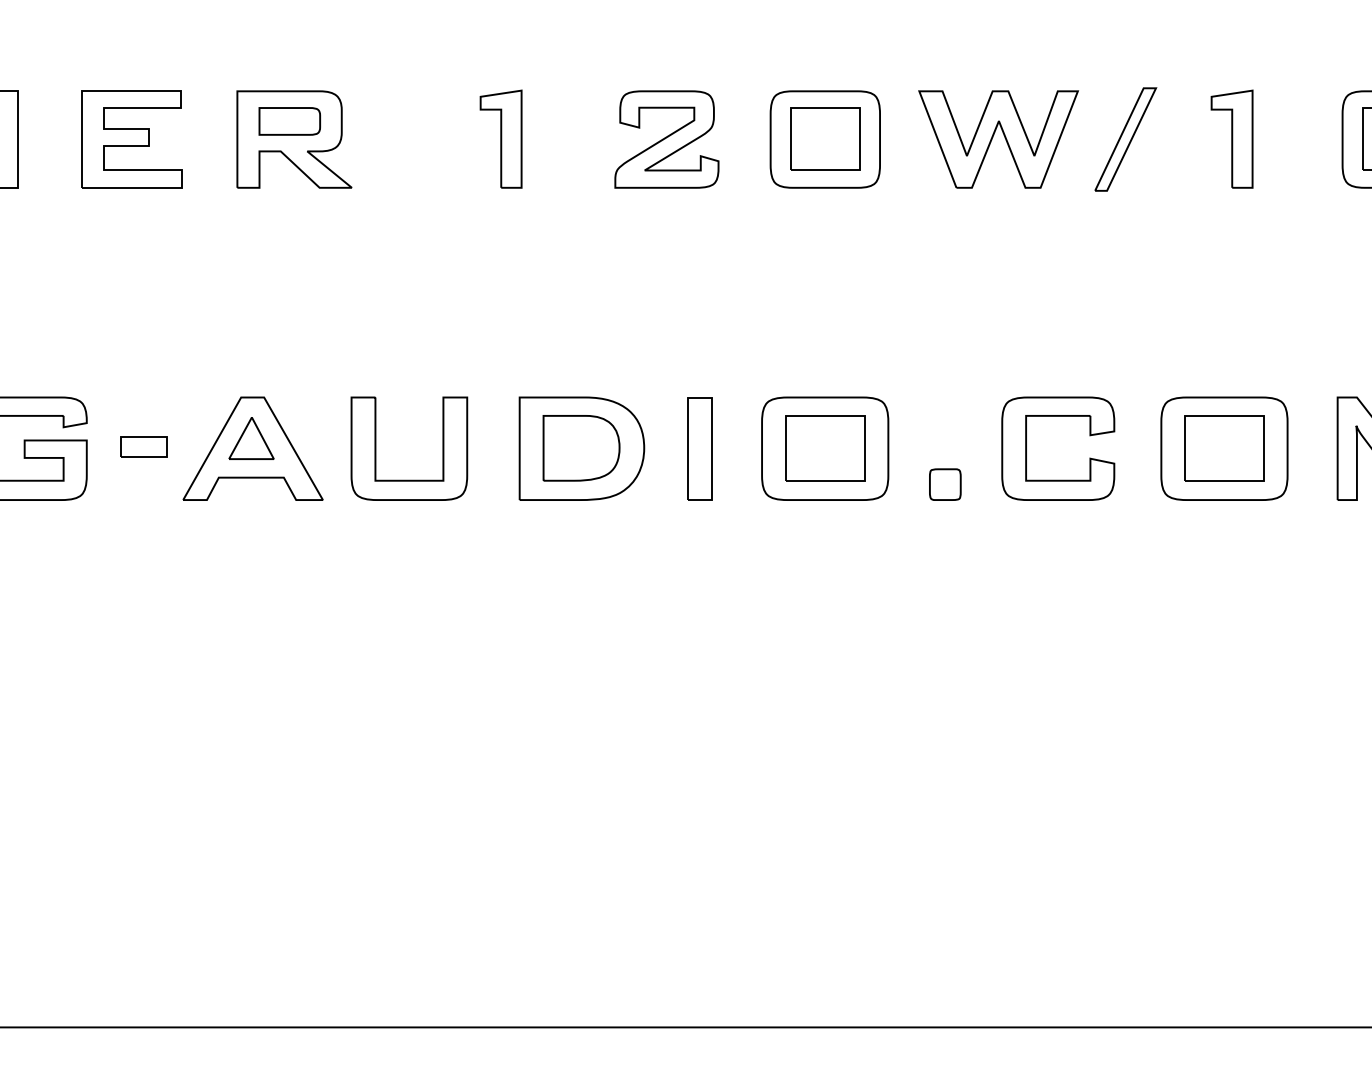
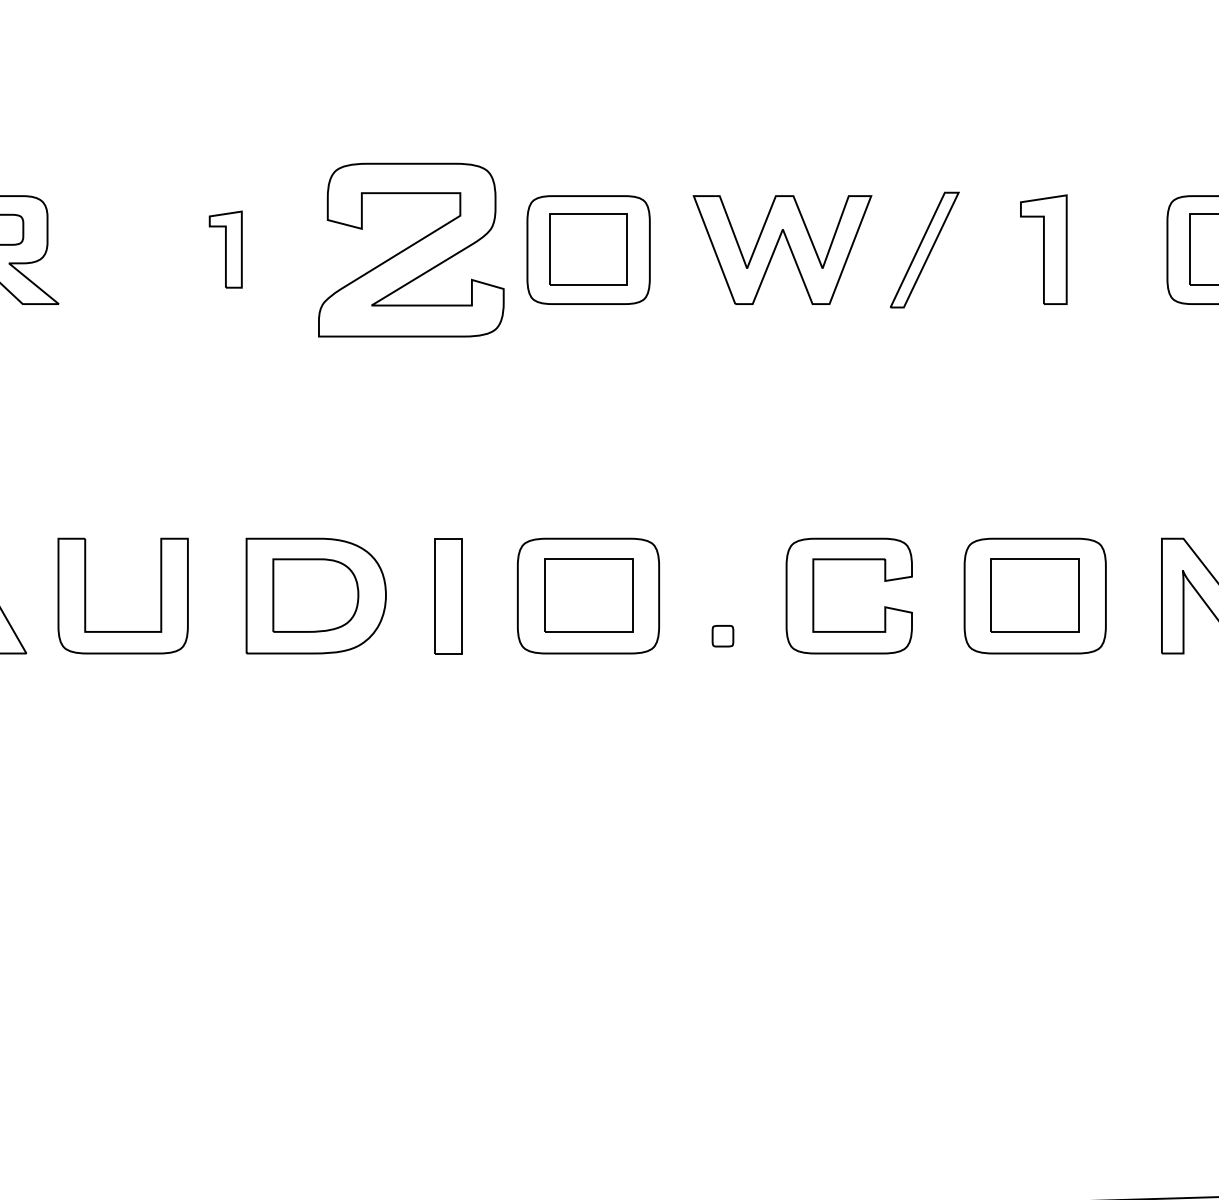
part: (500, 138) -> (225, 248), size x0.7
part: (666, 139) -> (410, 250), size x1.6
part: (945, 484) -> (723, 636), size x0.6

